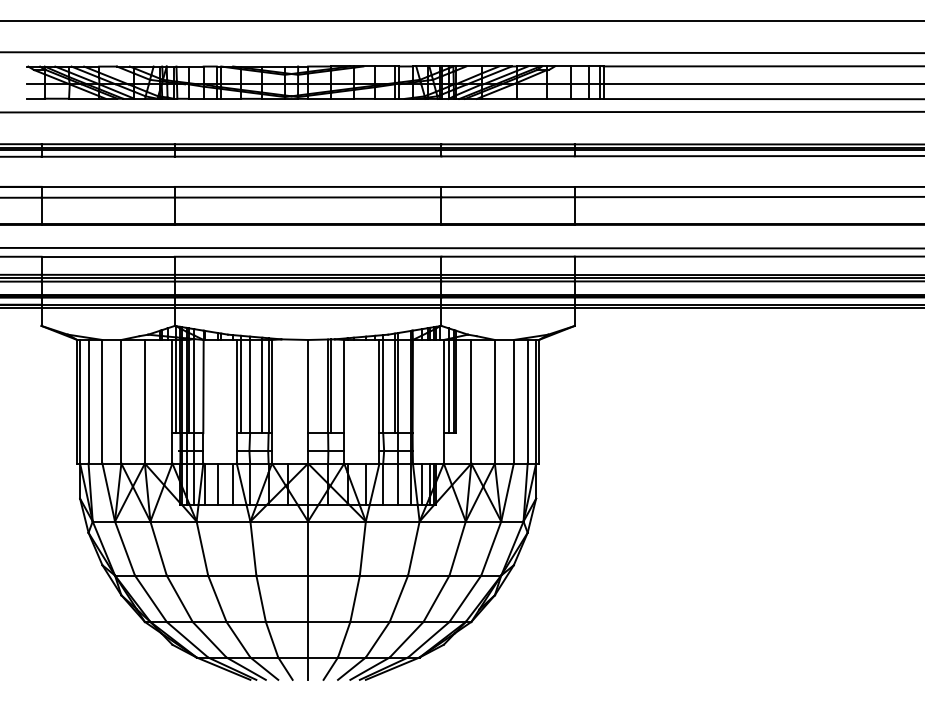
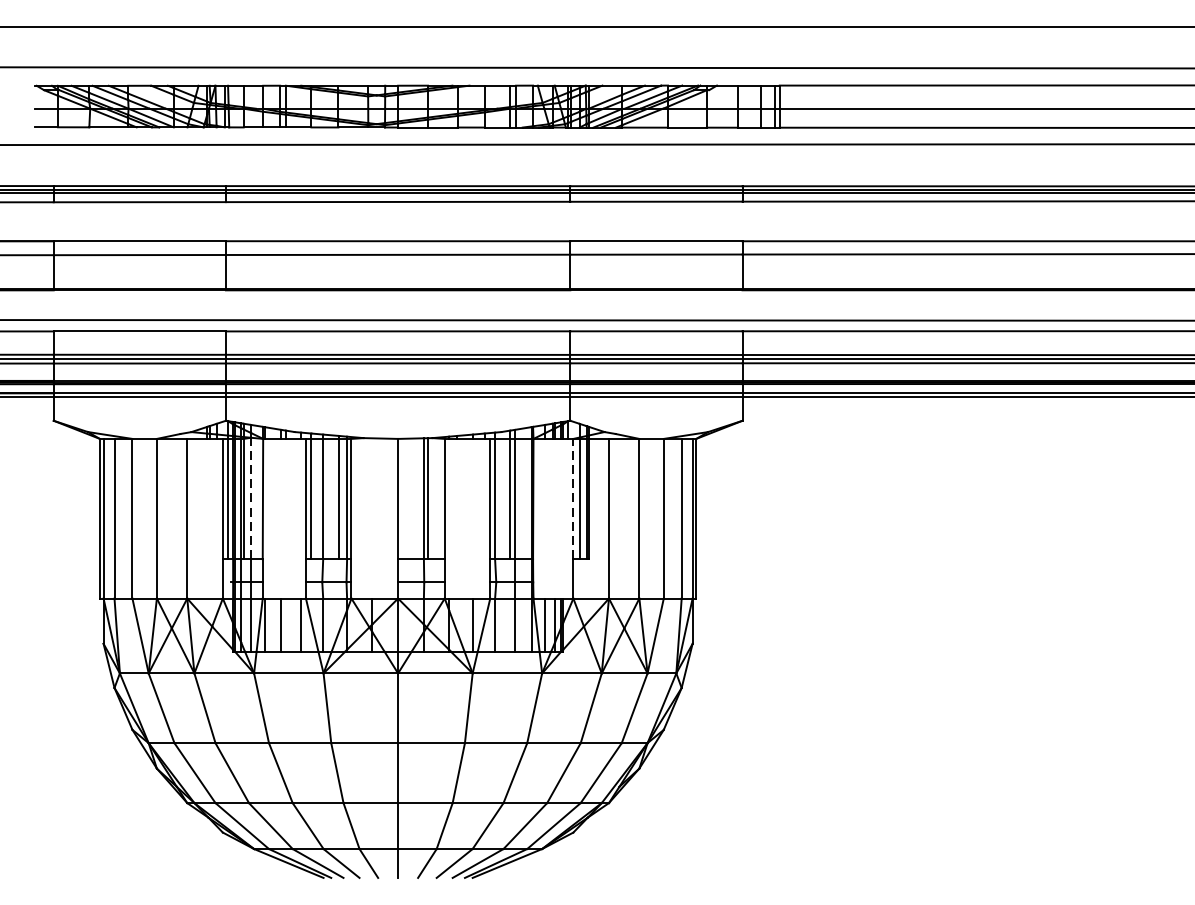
line: (194, 385) -> (251, 497), solid -> dashed
line: (443, 386) -> (572, 498), solid -> dashed

